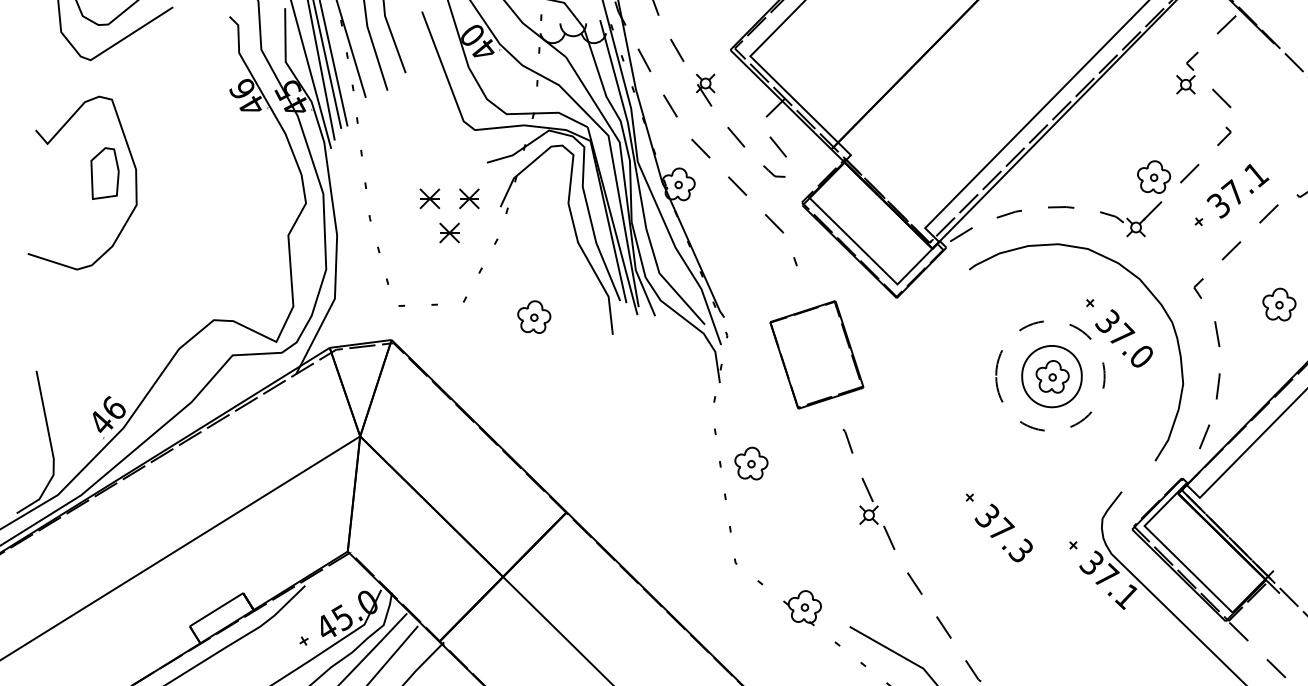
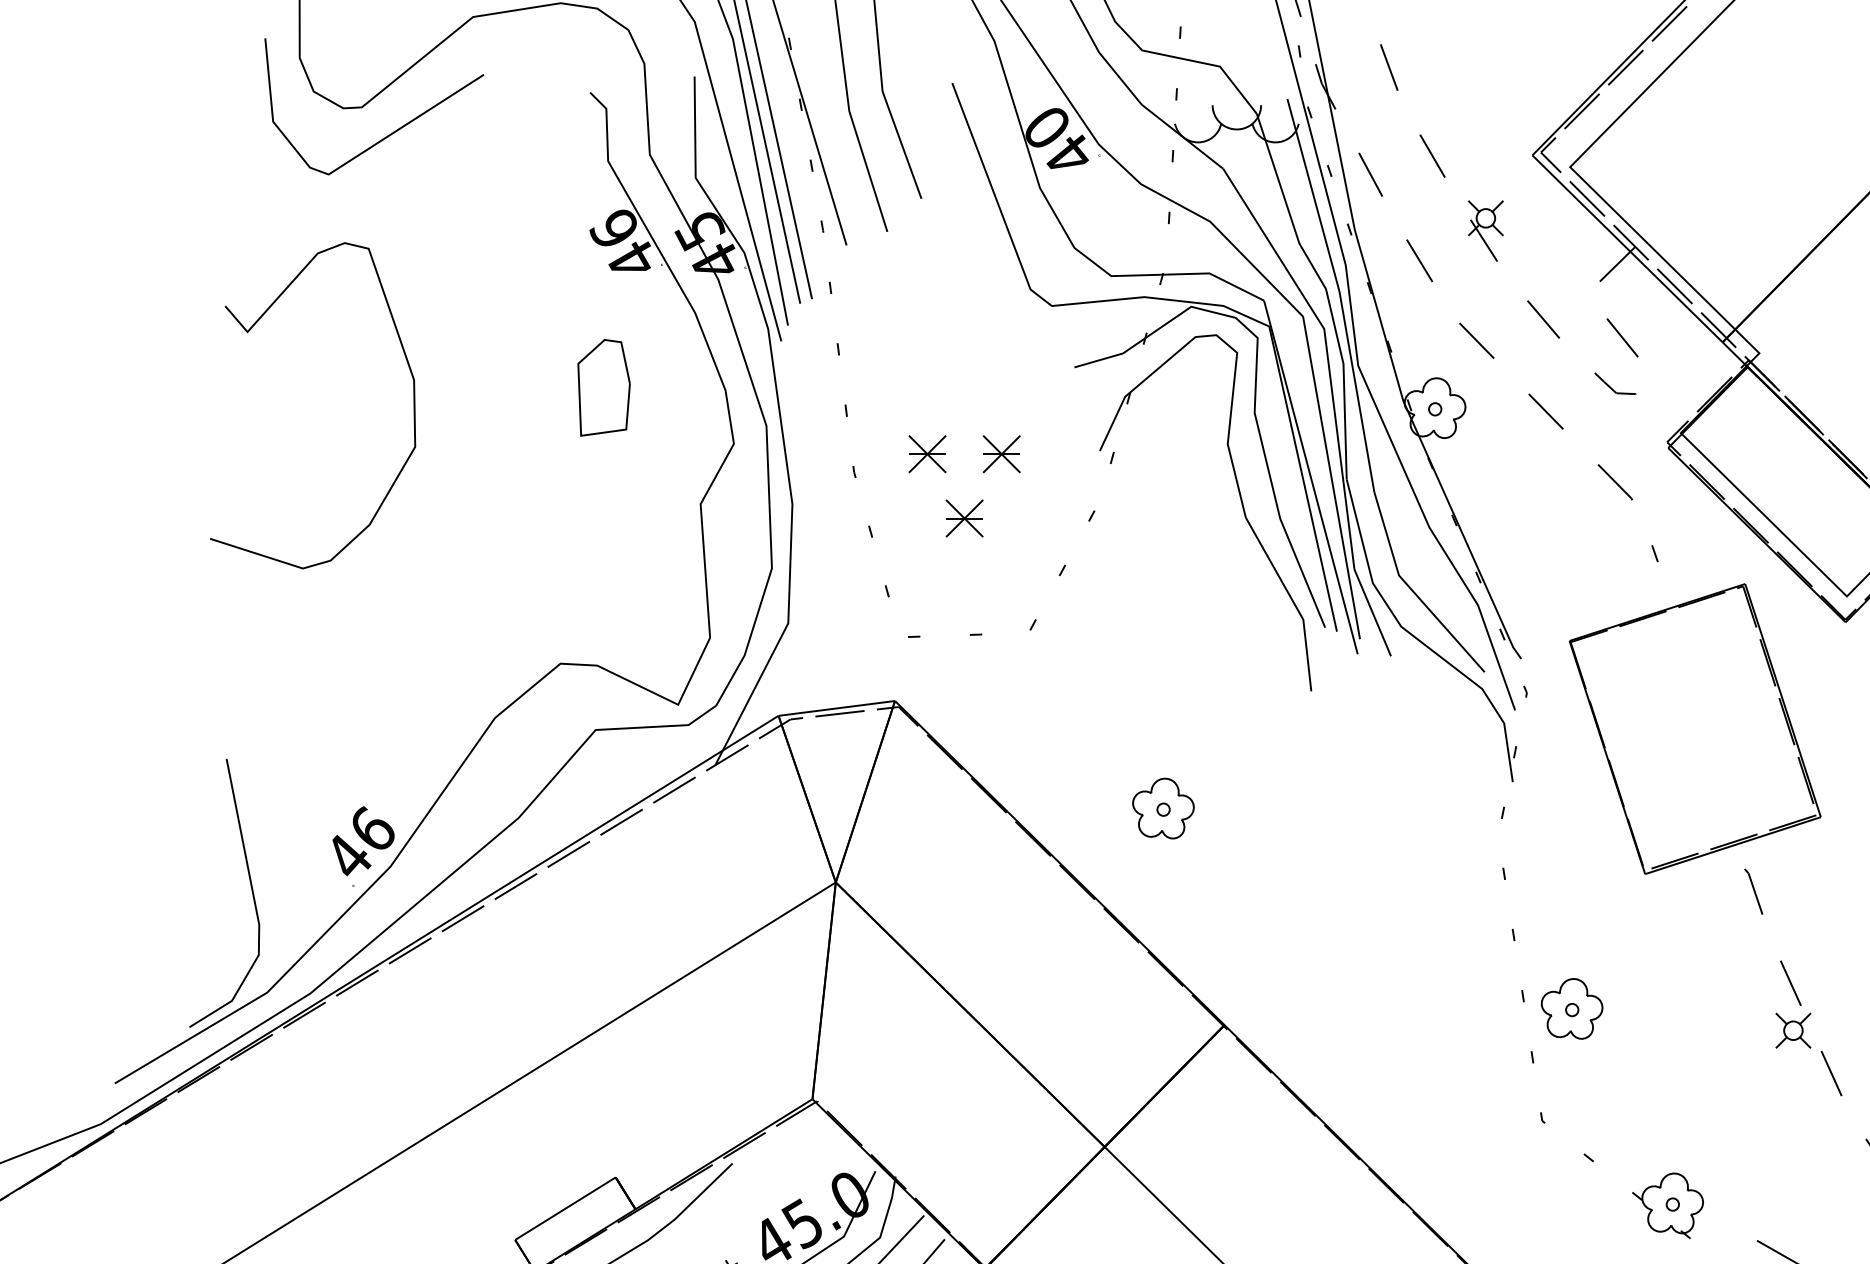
curve: (92, 173) -> (580, 387), moved
part: (441, 223) -> (949, 500), moved
part: (534, 316) -> (1163, 807), moved
part: (816, 354) -> (1694, 728), size x1.43
part: (751, 463) -> (1572, 1008), moved

